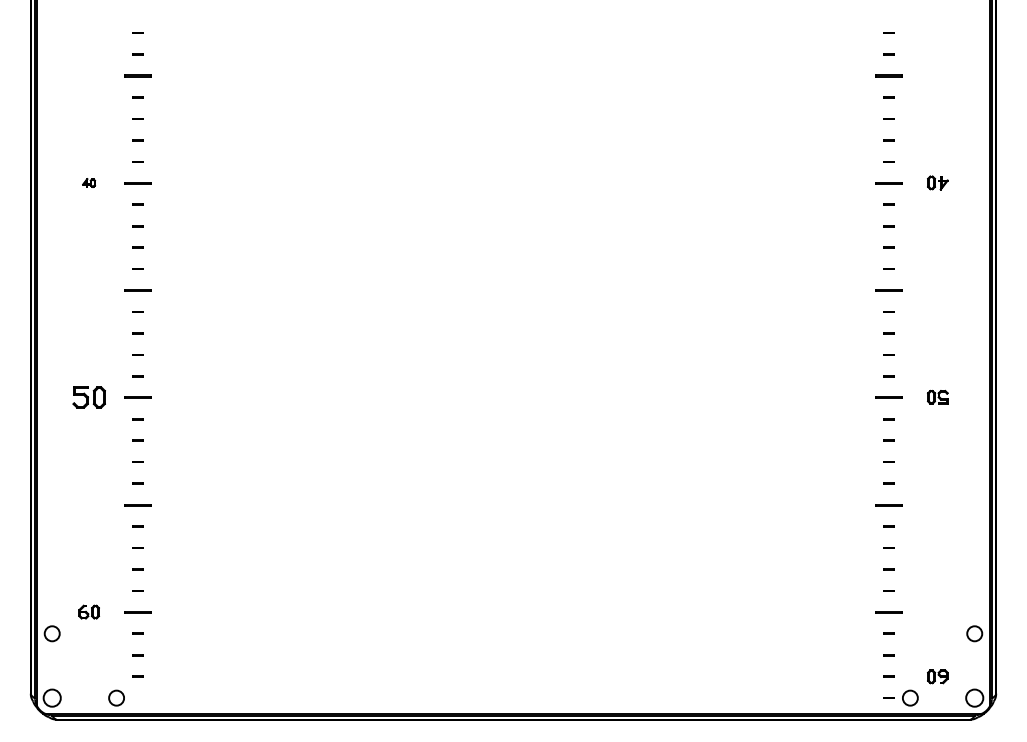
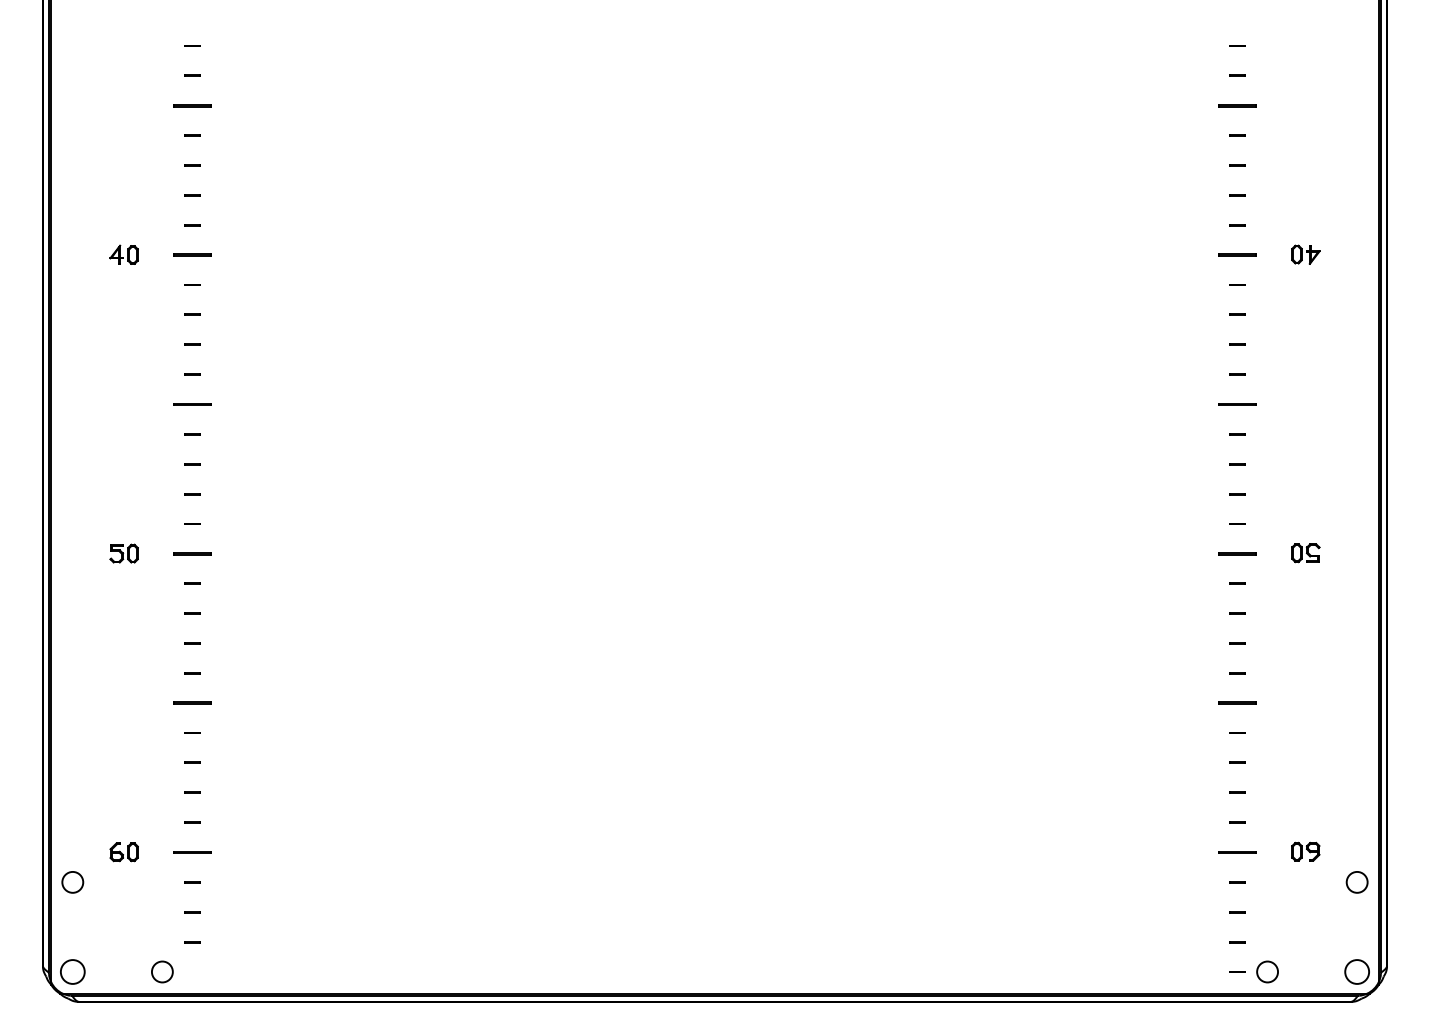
part: (88, 182) -> (123, 254), size x1.67
part: (88, 397) -> (123, 553), size x0.62
part: (937, 676) -> (1305, 851), moved

